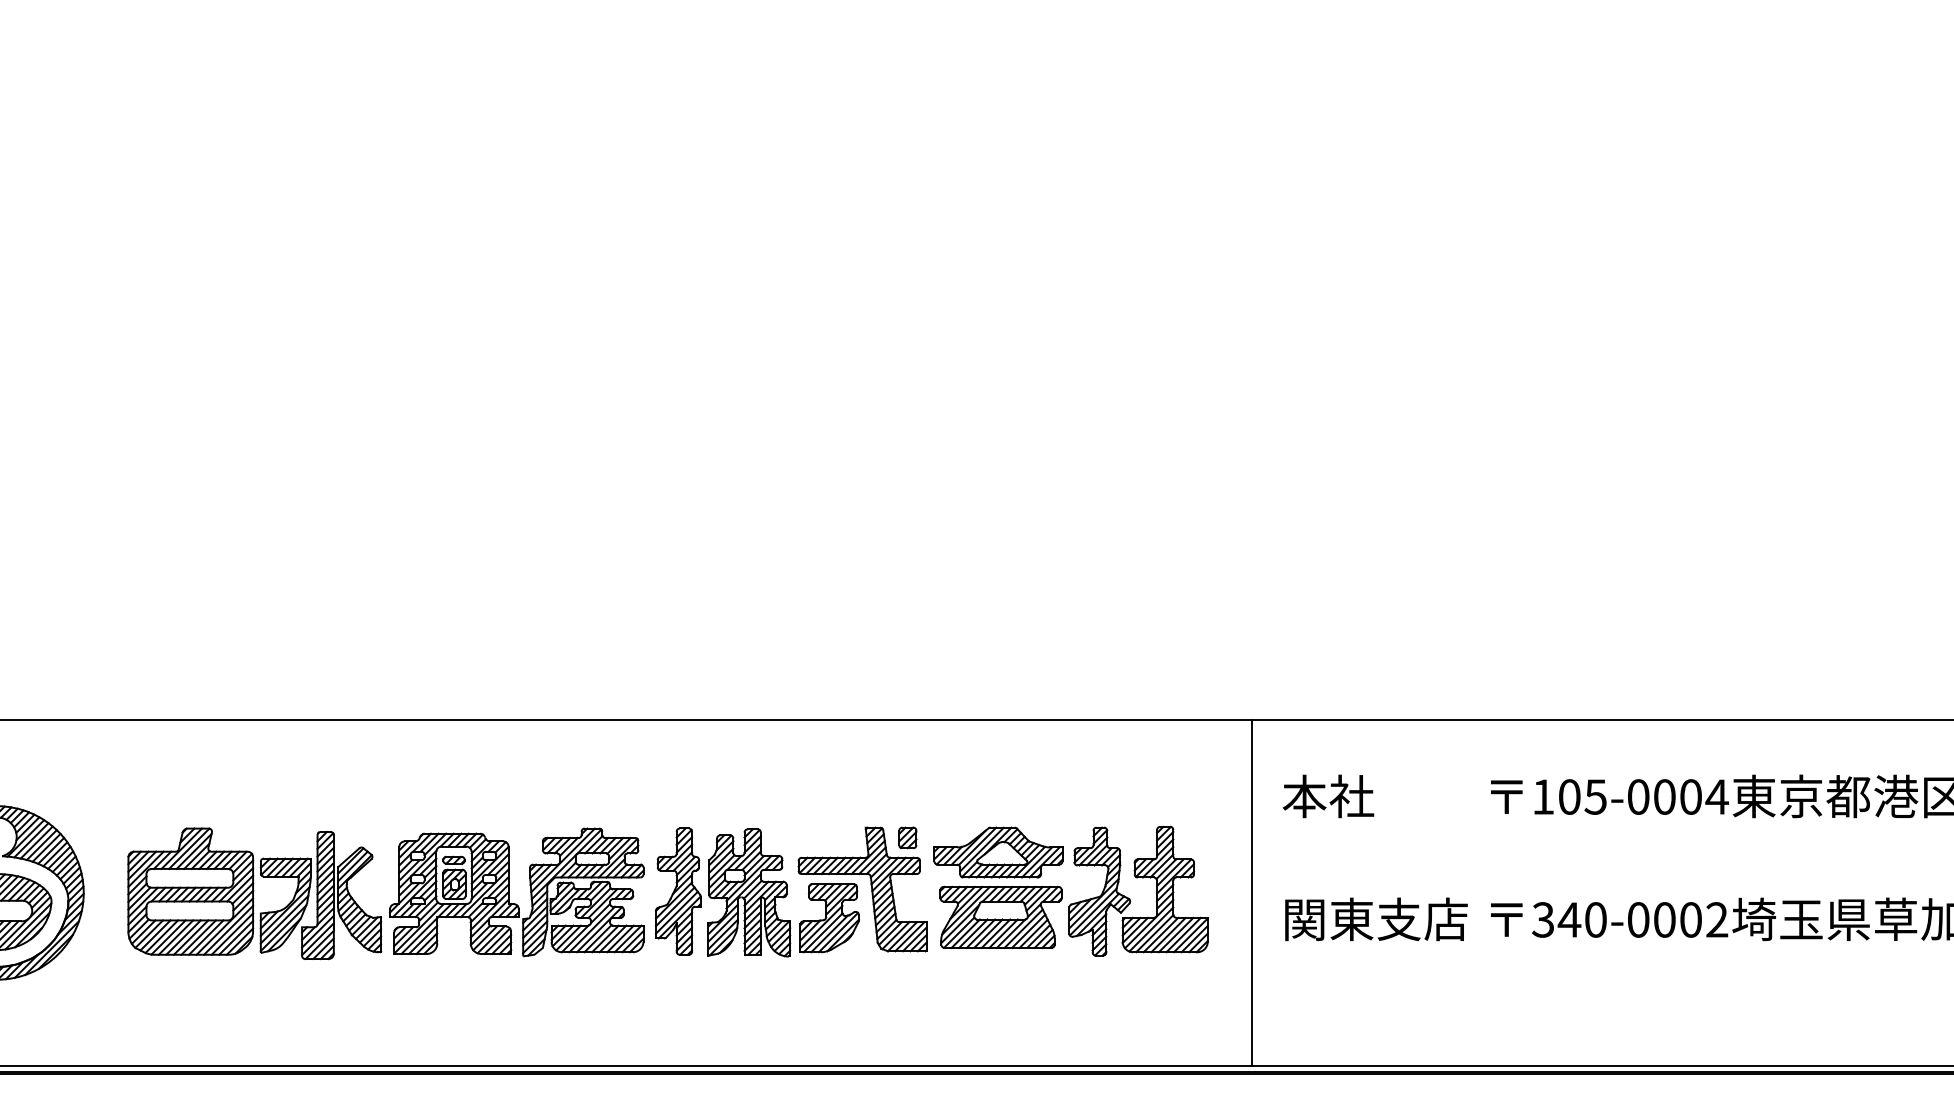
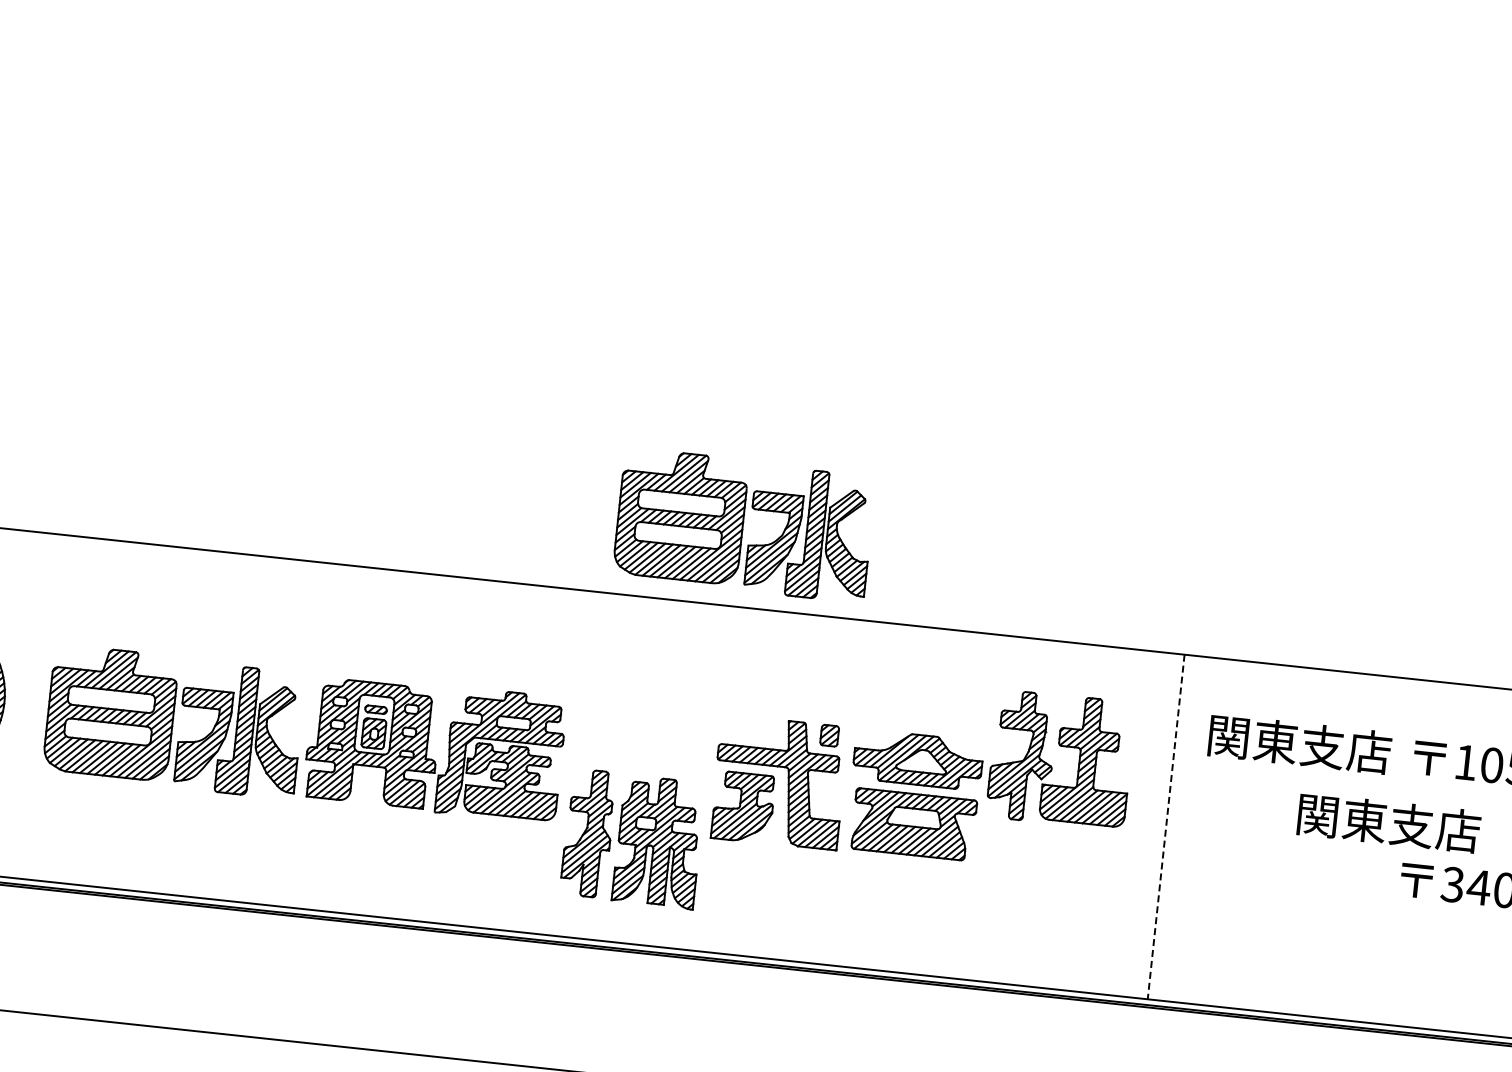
part: (800, 637) -> (744, 524), added
text: (1374, 796) -> (1298, 744), 本社 -> 関東支店
part: (1137, 878) -> (1061, 746), moved
part: (723, 892) -> (633, 838), moved
line: (1252, 893) -> (1166, 827), solid -> dashed
text: (1376, 919) -> (1389, 823), moved

